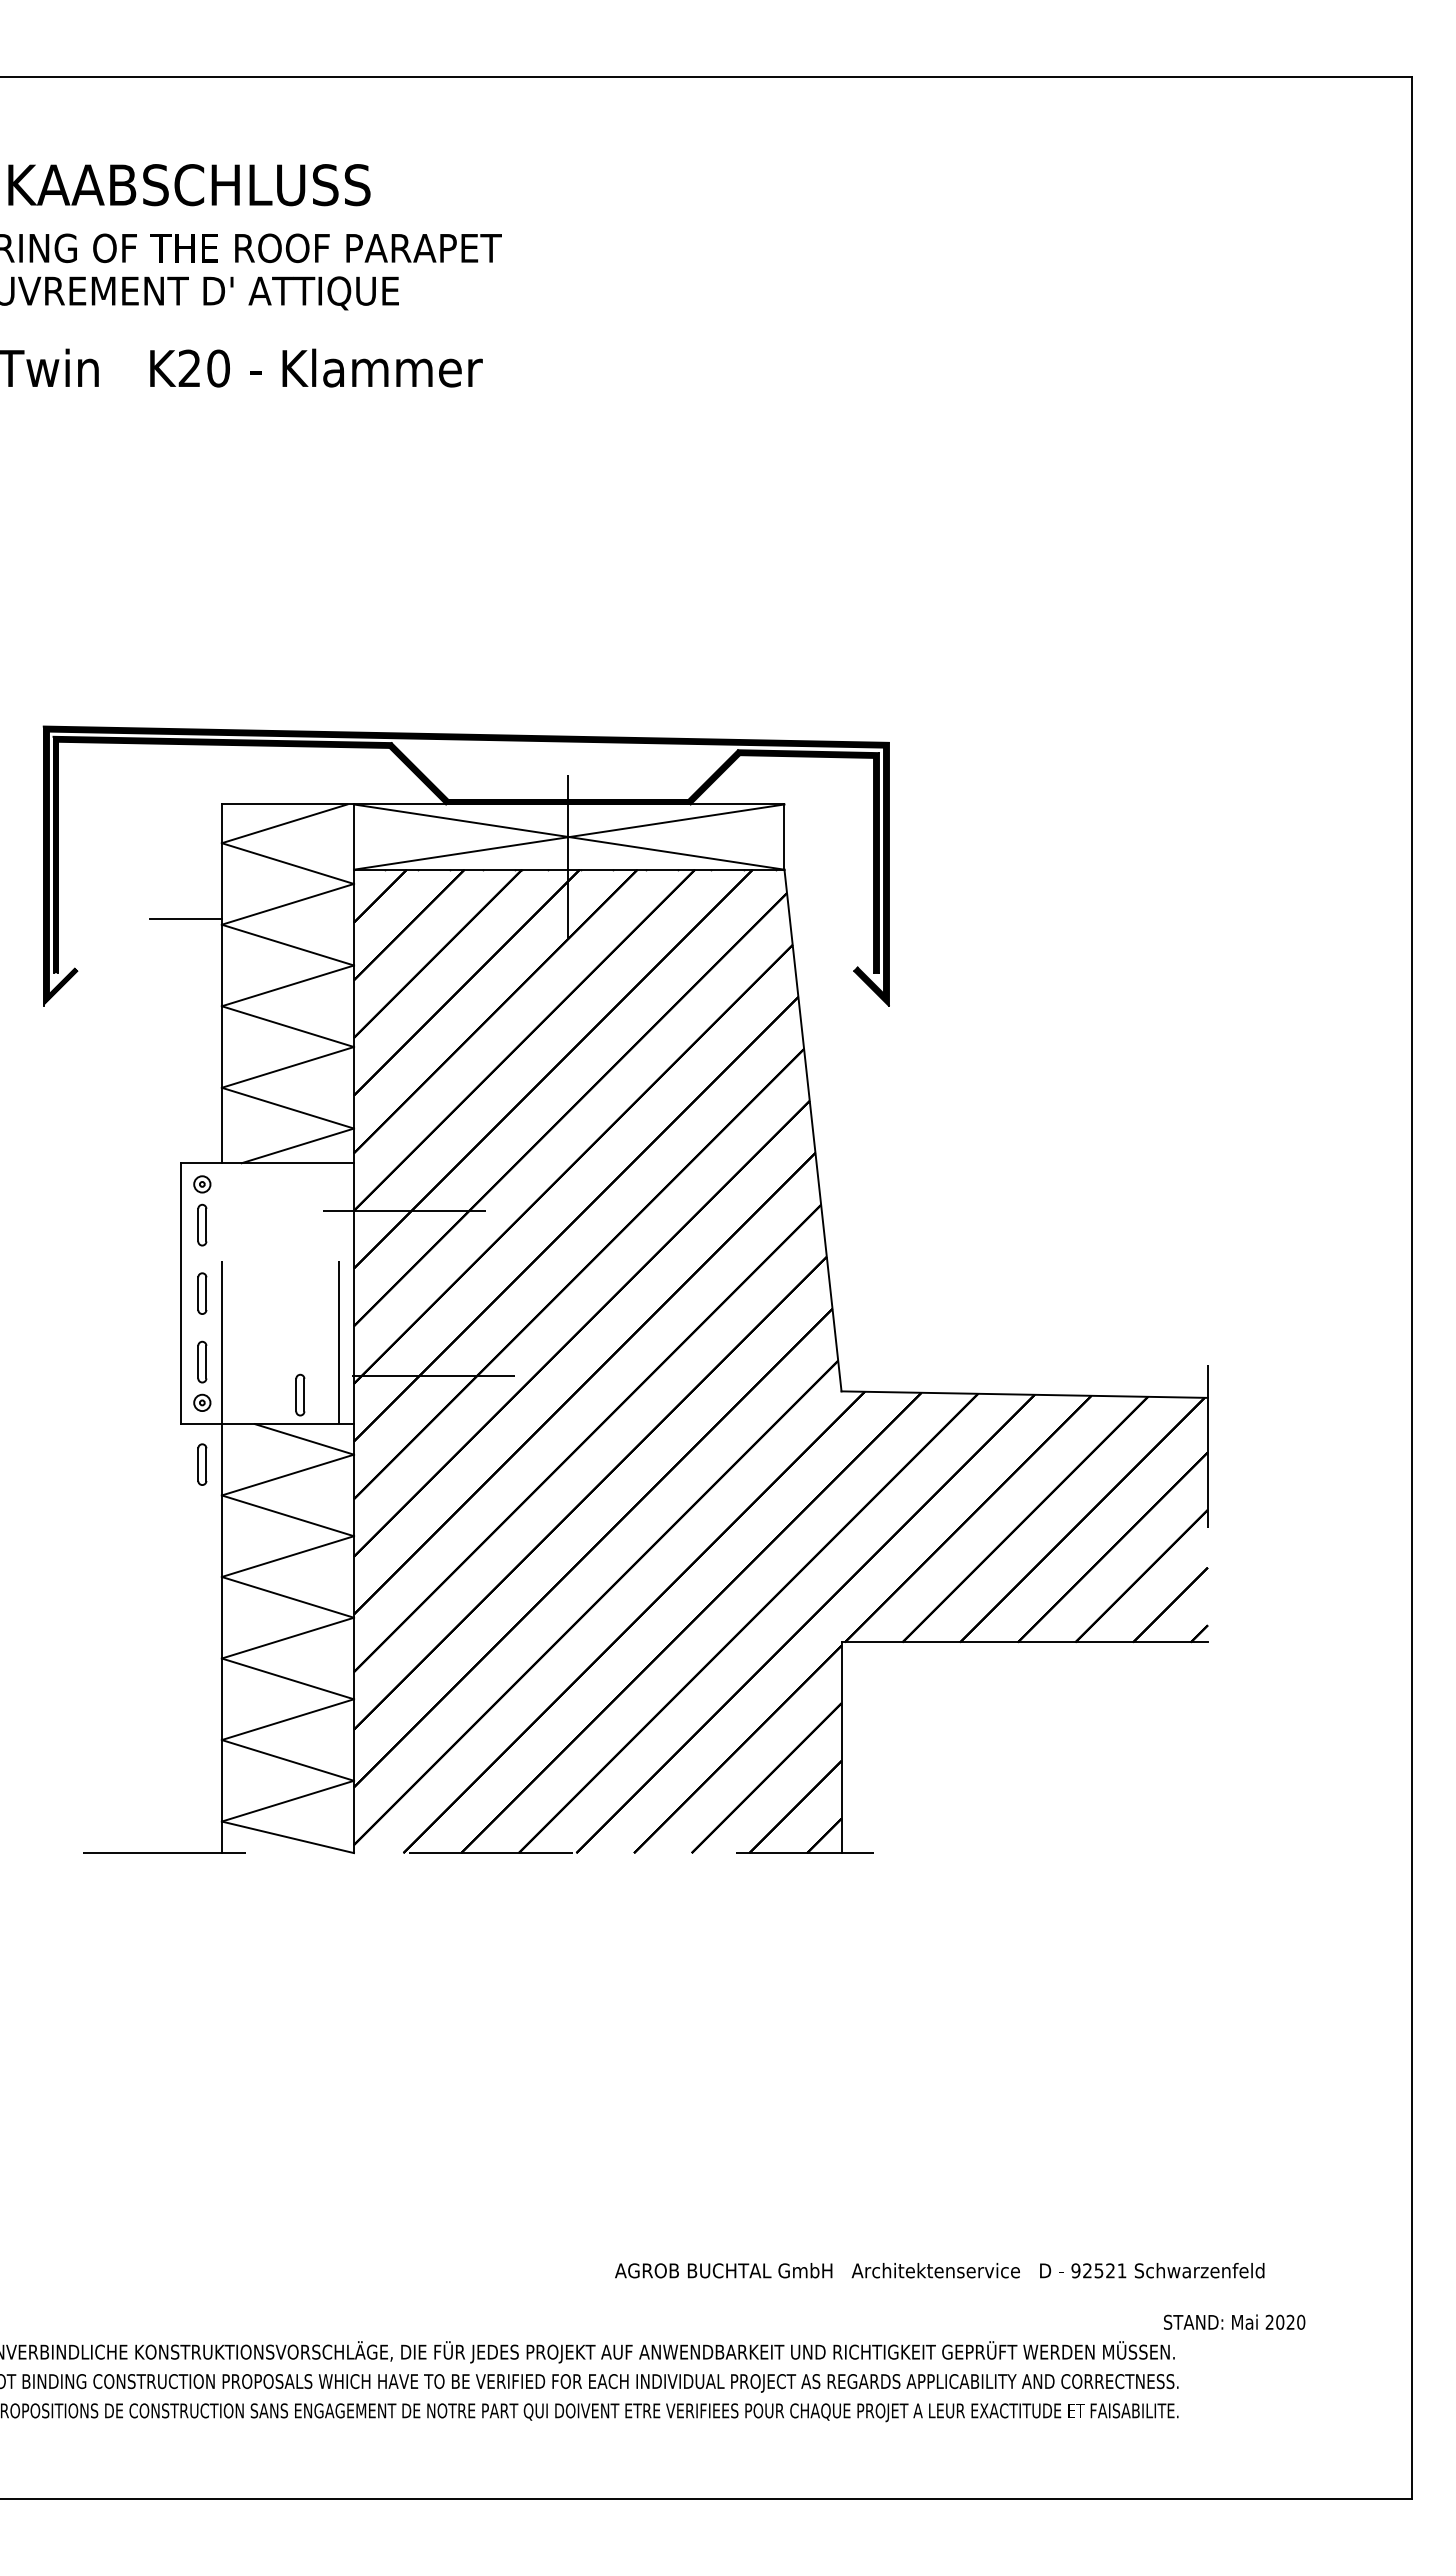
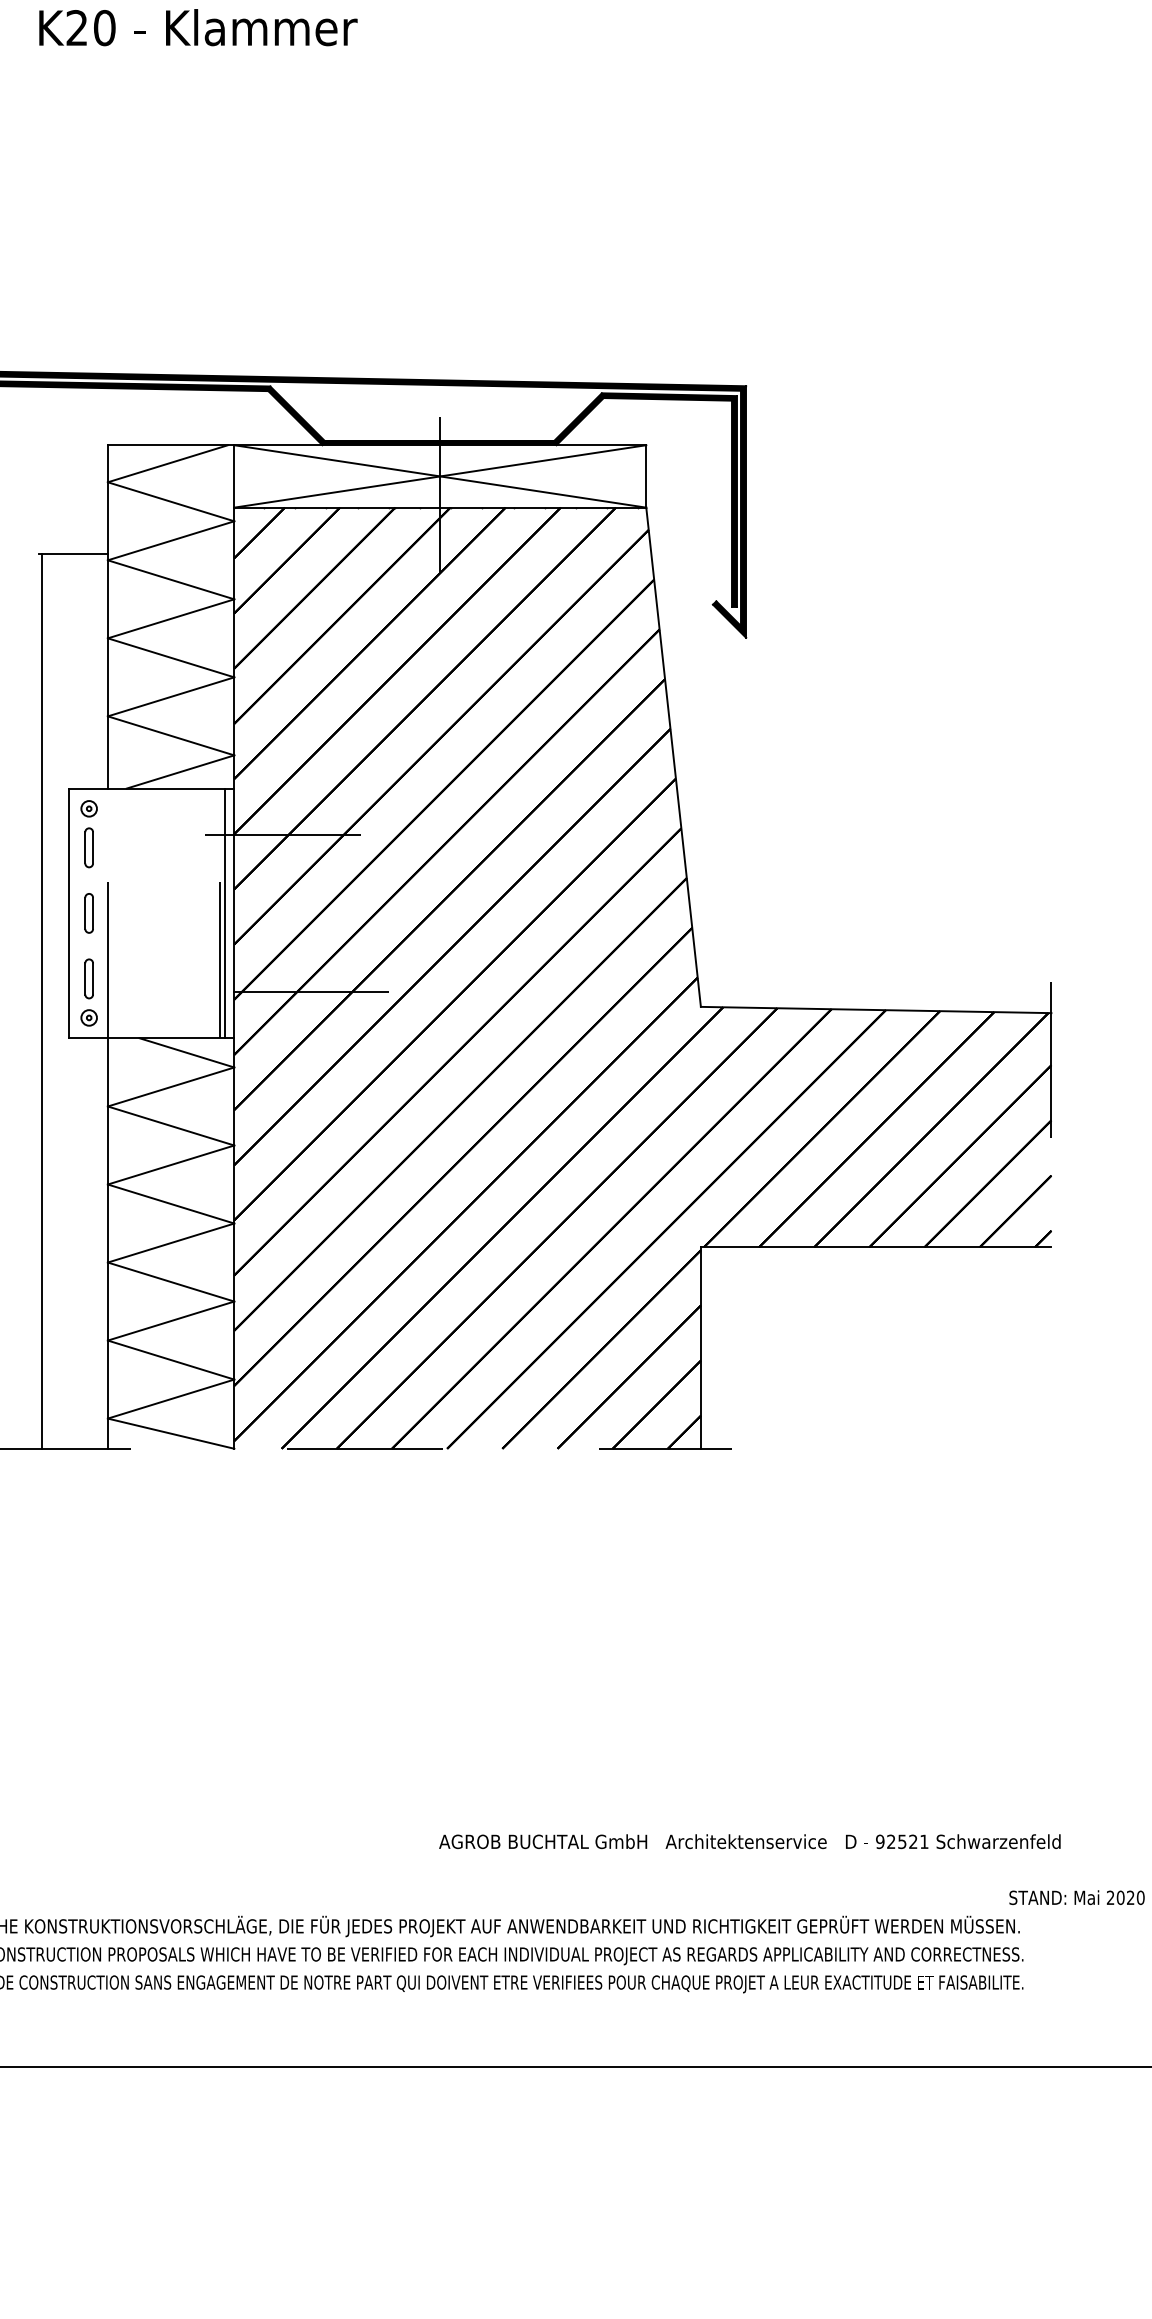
line: (344, 1293) -> (225, 913), added
line: (153, 1385) -> (42, 1001), added
part: (300, 1394) -> (183, 1009), removed
part: (202, 1464) -> (89, 1076), removed
text: (939, 2270) -> (749, 1841), moved

